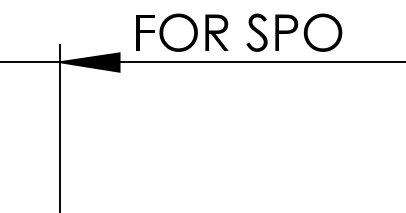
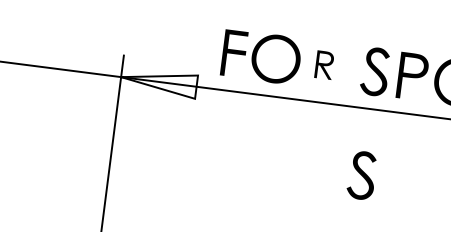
part: (216, 32) -> (324, 64), size x0.6
fill: (89, 62) -> (158, 82), removed
part: (256, 114) -> (361, 175), added

